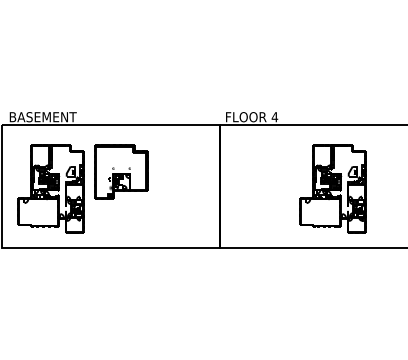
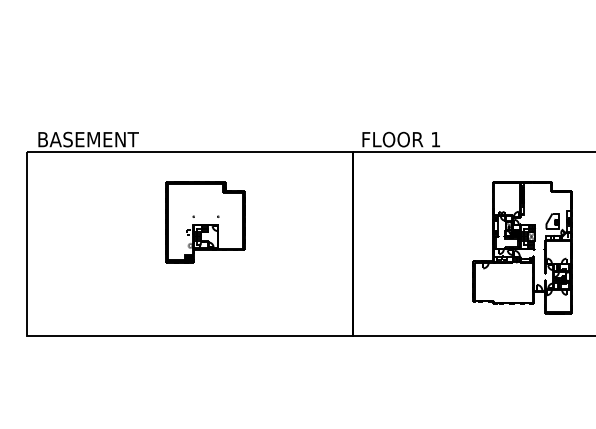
text: (274, 117) -> (435, 140), 4 -> 1
part: (50, 188) -> (99, 246), removed

